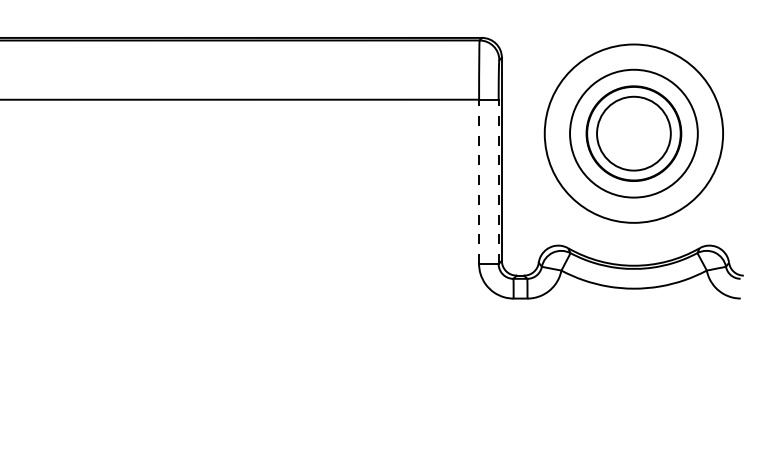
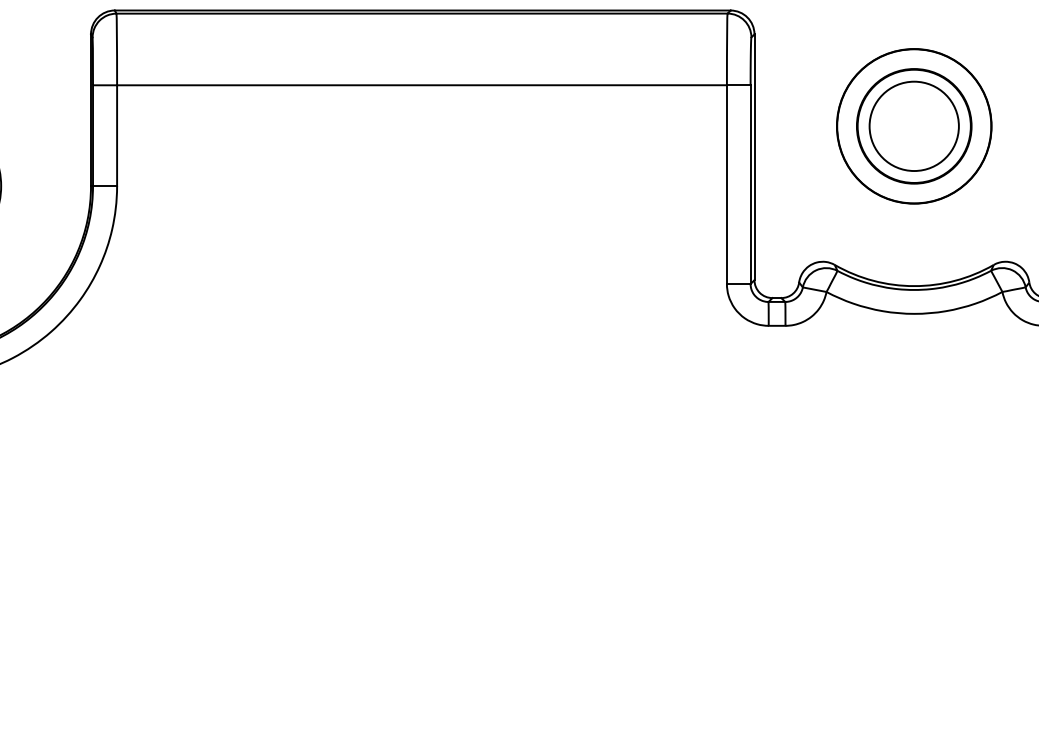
circle: (634, 133) -> (914, 126), size x0.71
line: (478, 181) -> (726, 184), dashed -> solid
line: (498, 181) -> (750, 184), dashed -> solid

